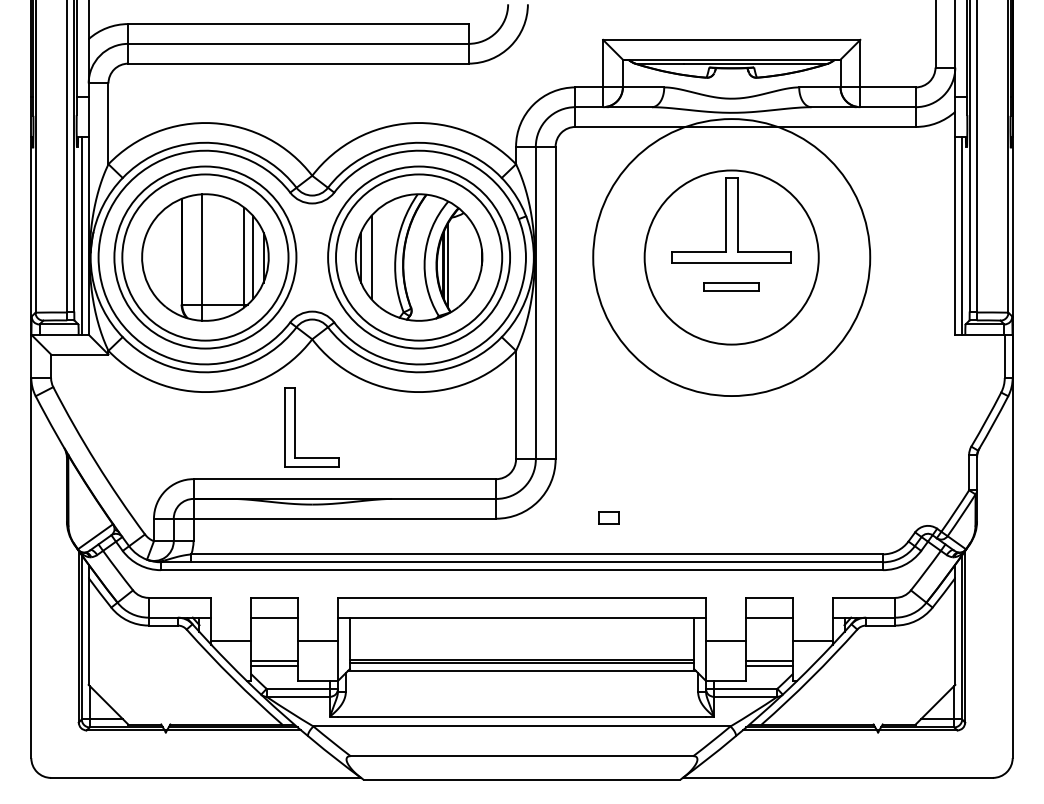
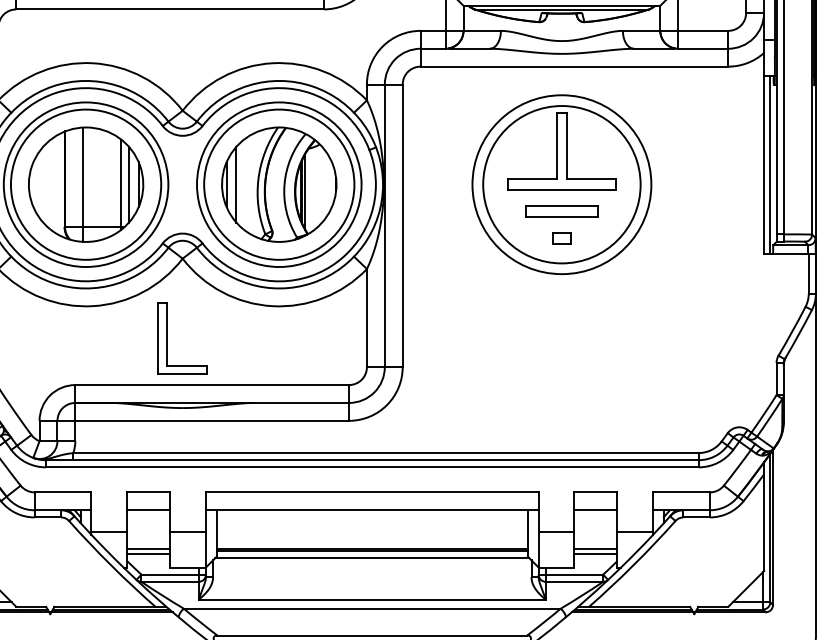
circle: (731, 257) -> (561, 184), size x0.71
part: (731, 286) -> (561, 210), size x1.43
part: (608, 517) -> (561, 238), moved

